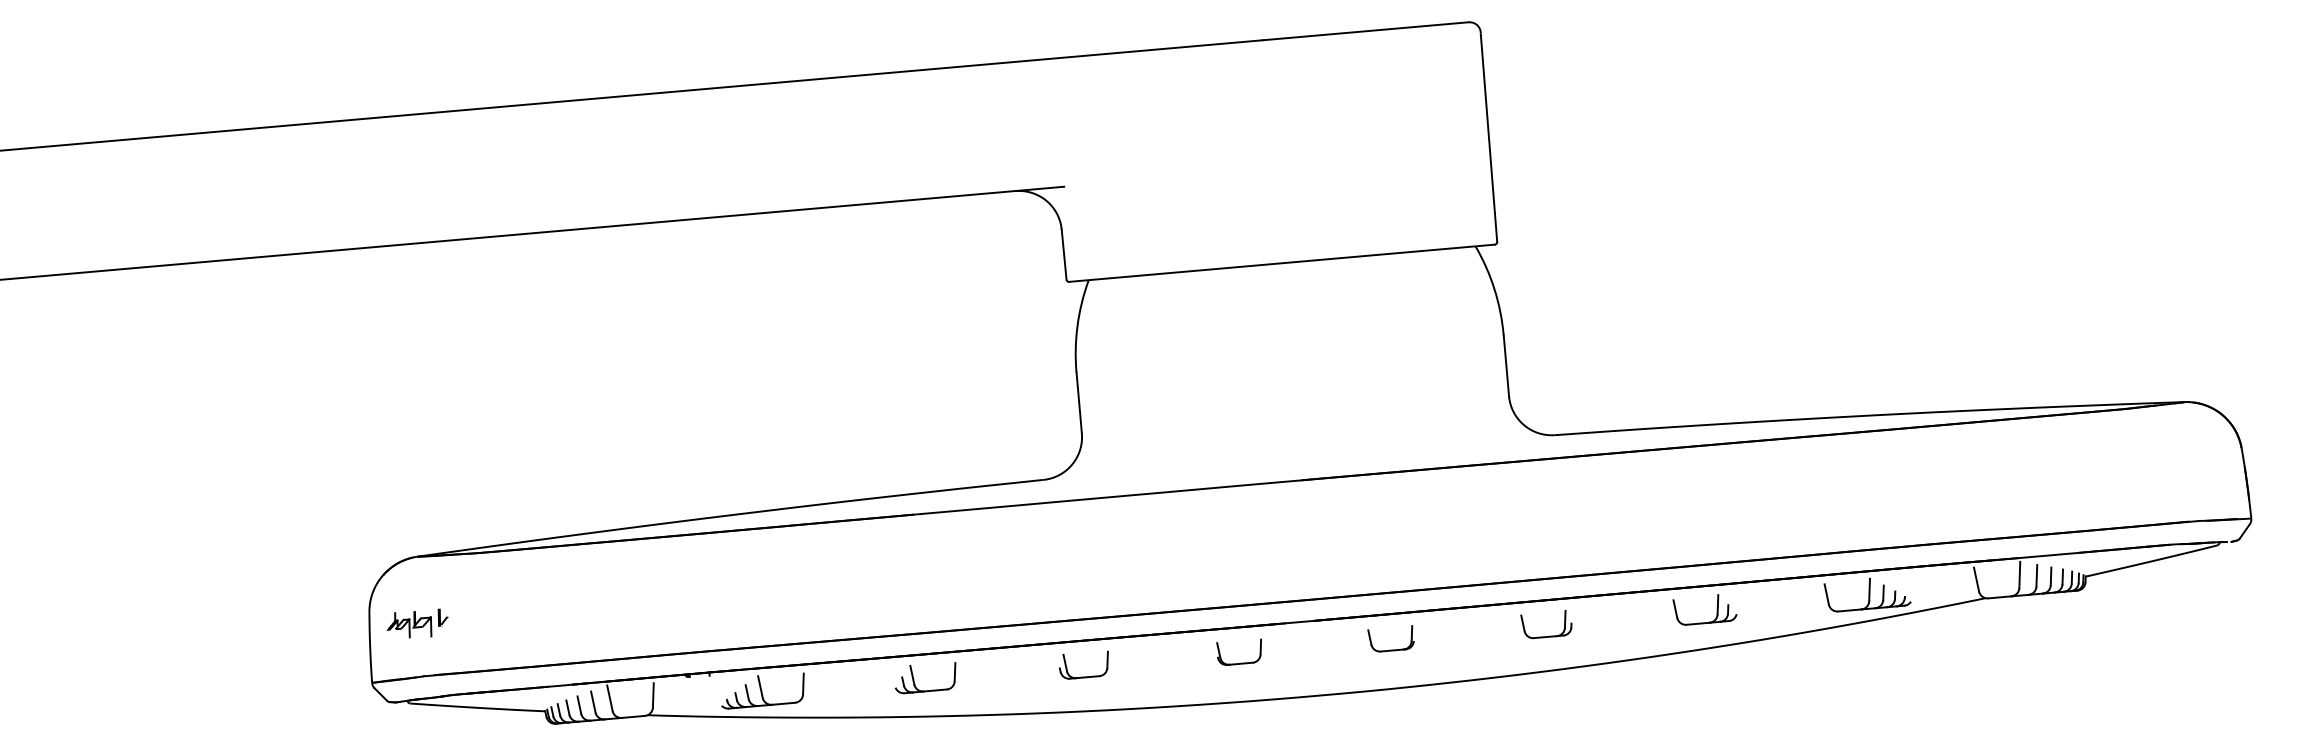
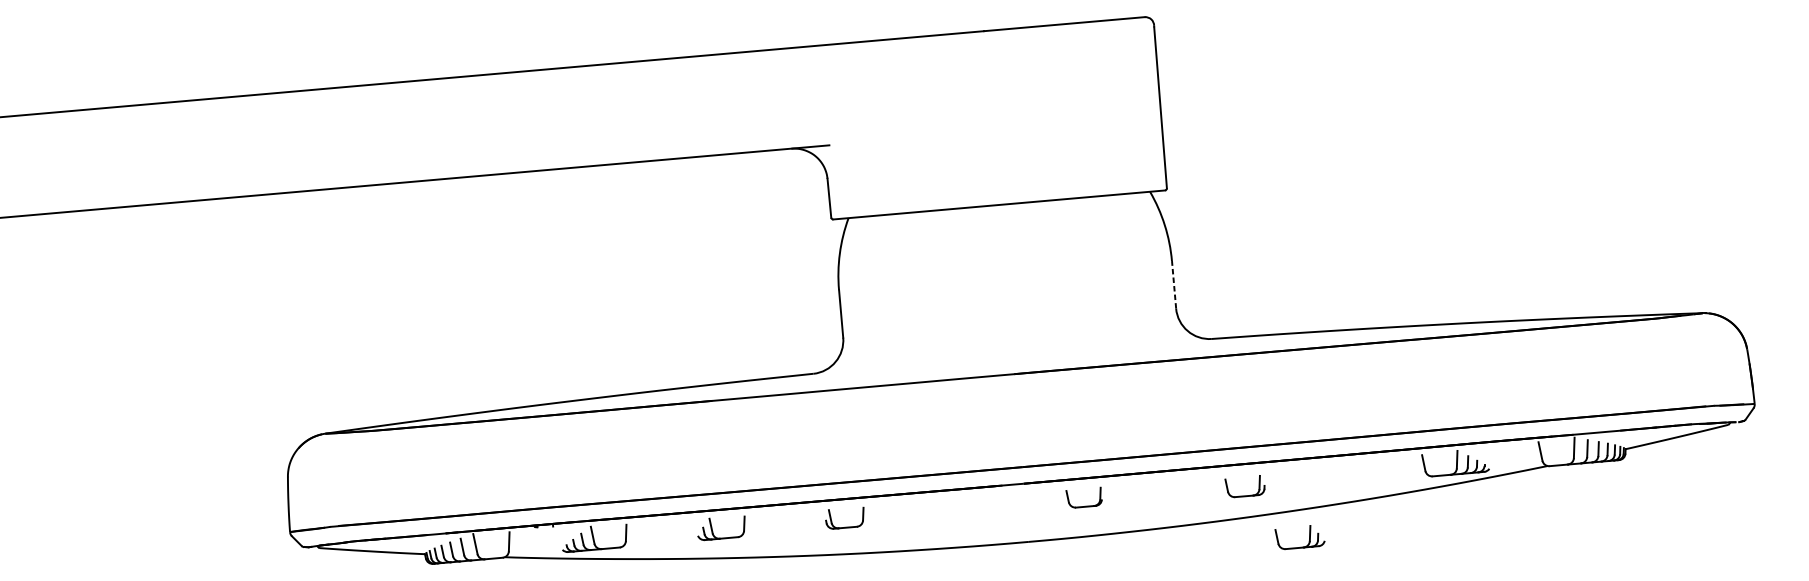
line: (1506, 365) -> (1174, 284), solid -> dashed
part: (1716, 609) -> (1309, 537), moved
part: (417, 623) -> (325, 485), removed
part: (1549, 635) -> (1247, 495), moved
part: (1240, 662) -> (966, 516), removed

